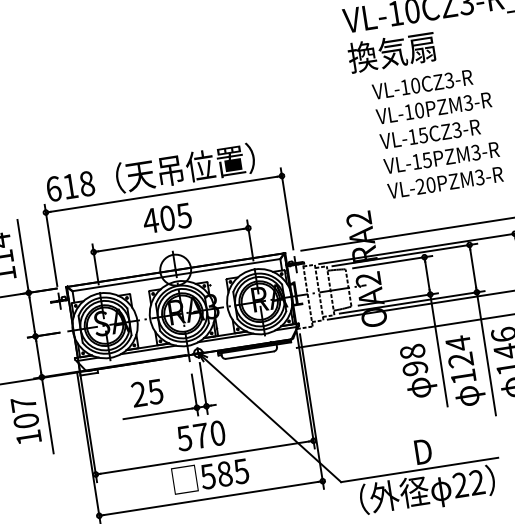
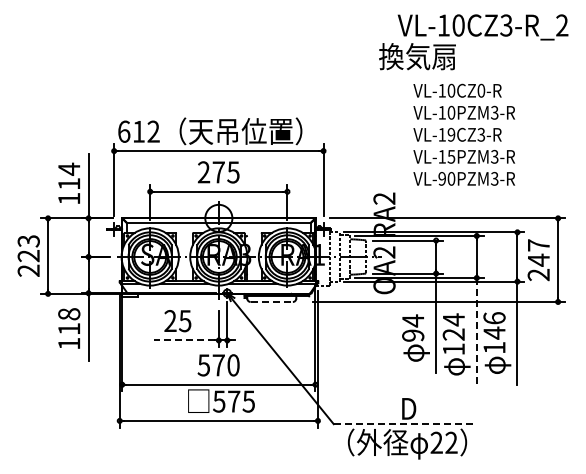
text: (392, 52) -> (417, 56), moved
text: (449, 80) -> (481, 90), VL-10CZ3-R -> VL-10CZ0-R
text: (423, 134) -> (451, 134), VL-15CZ3-R -> VL-19CZ3-R
text: (86, 183) -> (153, 131), 618 -> 612
text: (419, 186) -> (441, 178), VL-20PZM3-R -> VL-90PZM3-R
text: (158, 219) -> (210, 172), 405 -> 275
text: (412, 351) -> (413, 320), 98 -> 94
line: (486, 353) -> (476, 332), solid -> dashed
line: (250, 354) -> (272, 301), solid -> dashed
text: (25, 412) -> (69, 321), 107 -> 118
line: (158, 413) -> (184, 340), solid -> dashed
line: (419, 470) -> (403, 424), solid -> dashed
text: (225, 473) -> (234, 401), 585 -> 575

